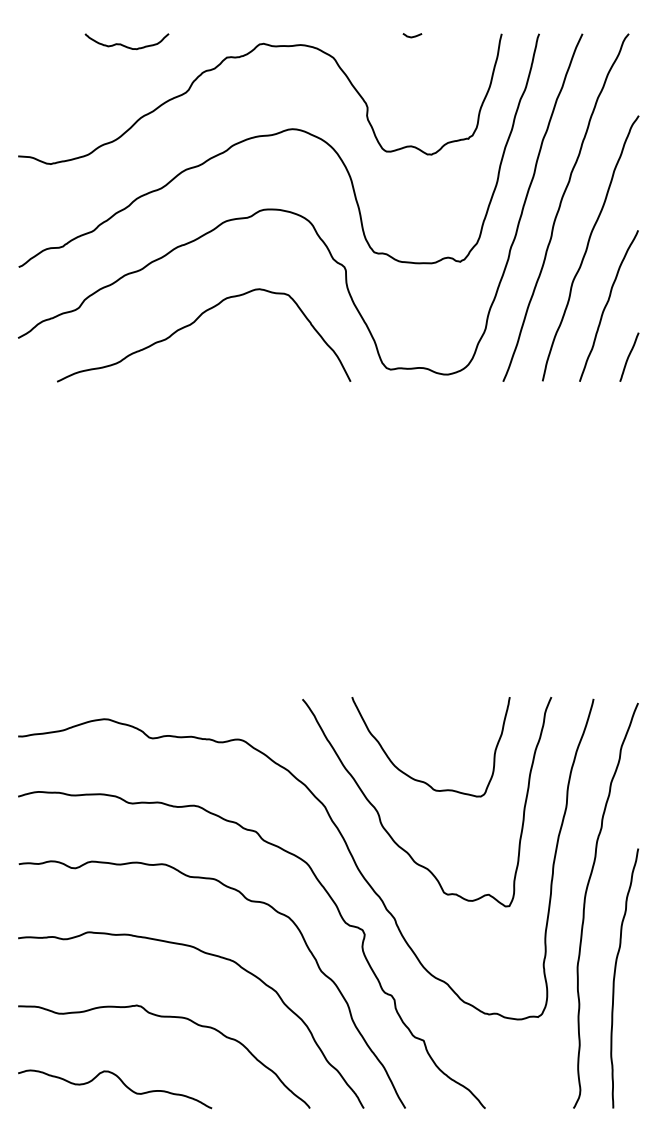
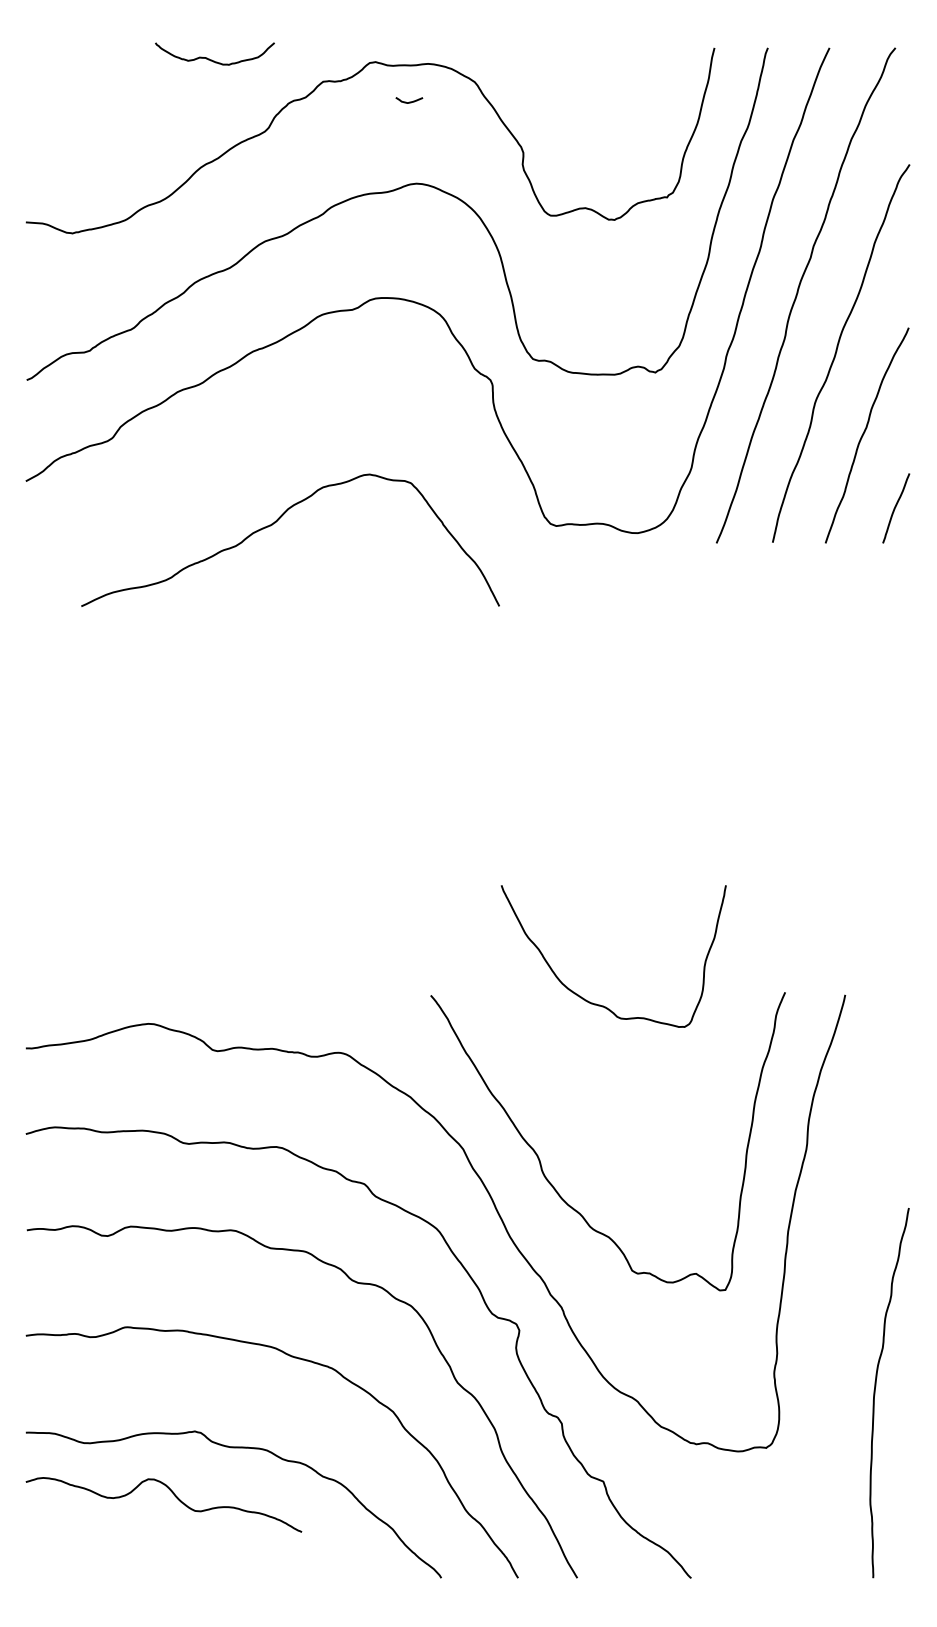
curve: (412, 36) -> (409, 101), moved
curve: (124, 45) -> (211, 59), moved
curve: (193, 323) -> (275, 523), moved
curve: (421, 780) -> (600, 1004), moved
curve: (585, 903) -> (833, 1286), removed
curve: (122, 1083) -> (174, 1496), moved

